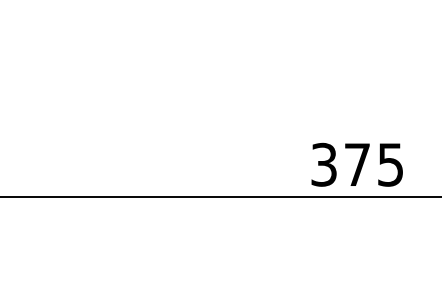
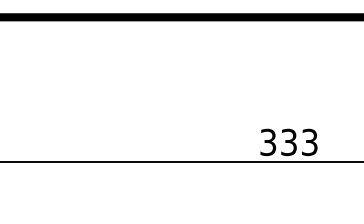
text: (374, 164) -> (299, 142), 375 -> 333

